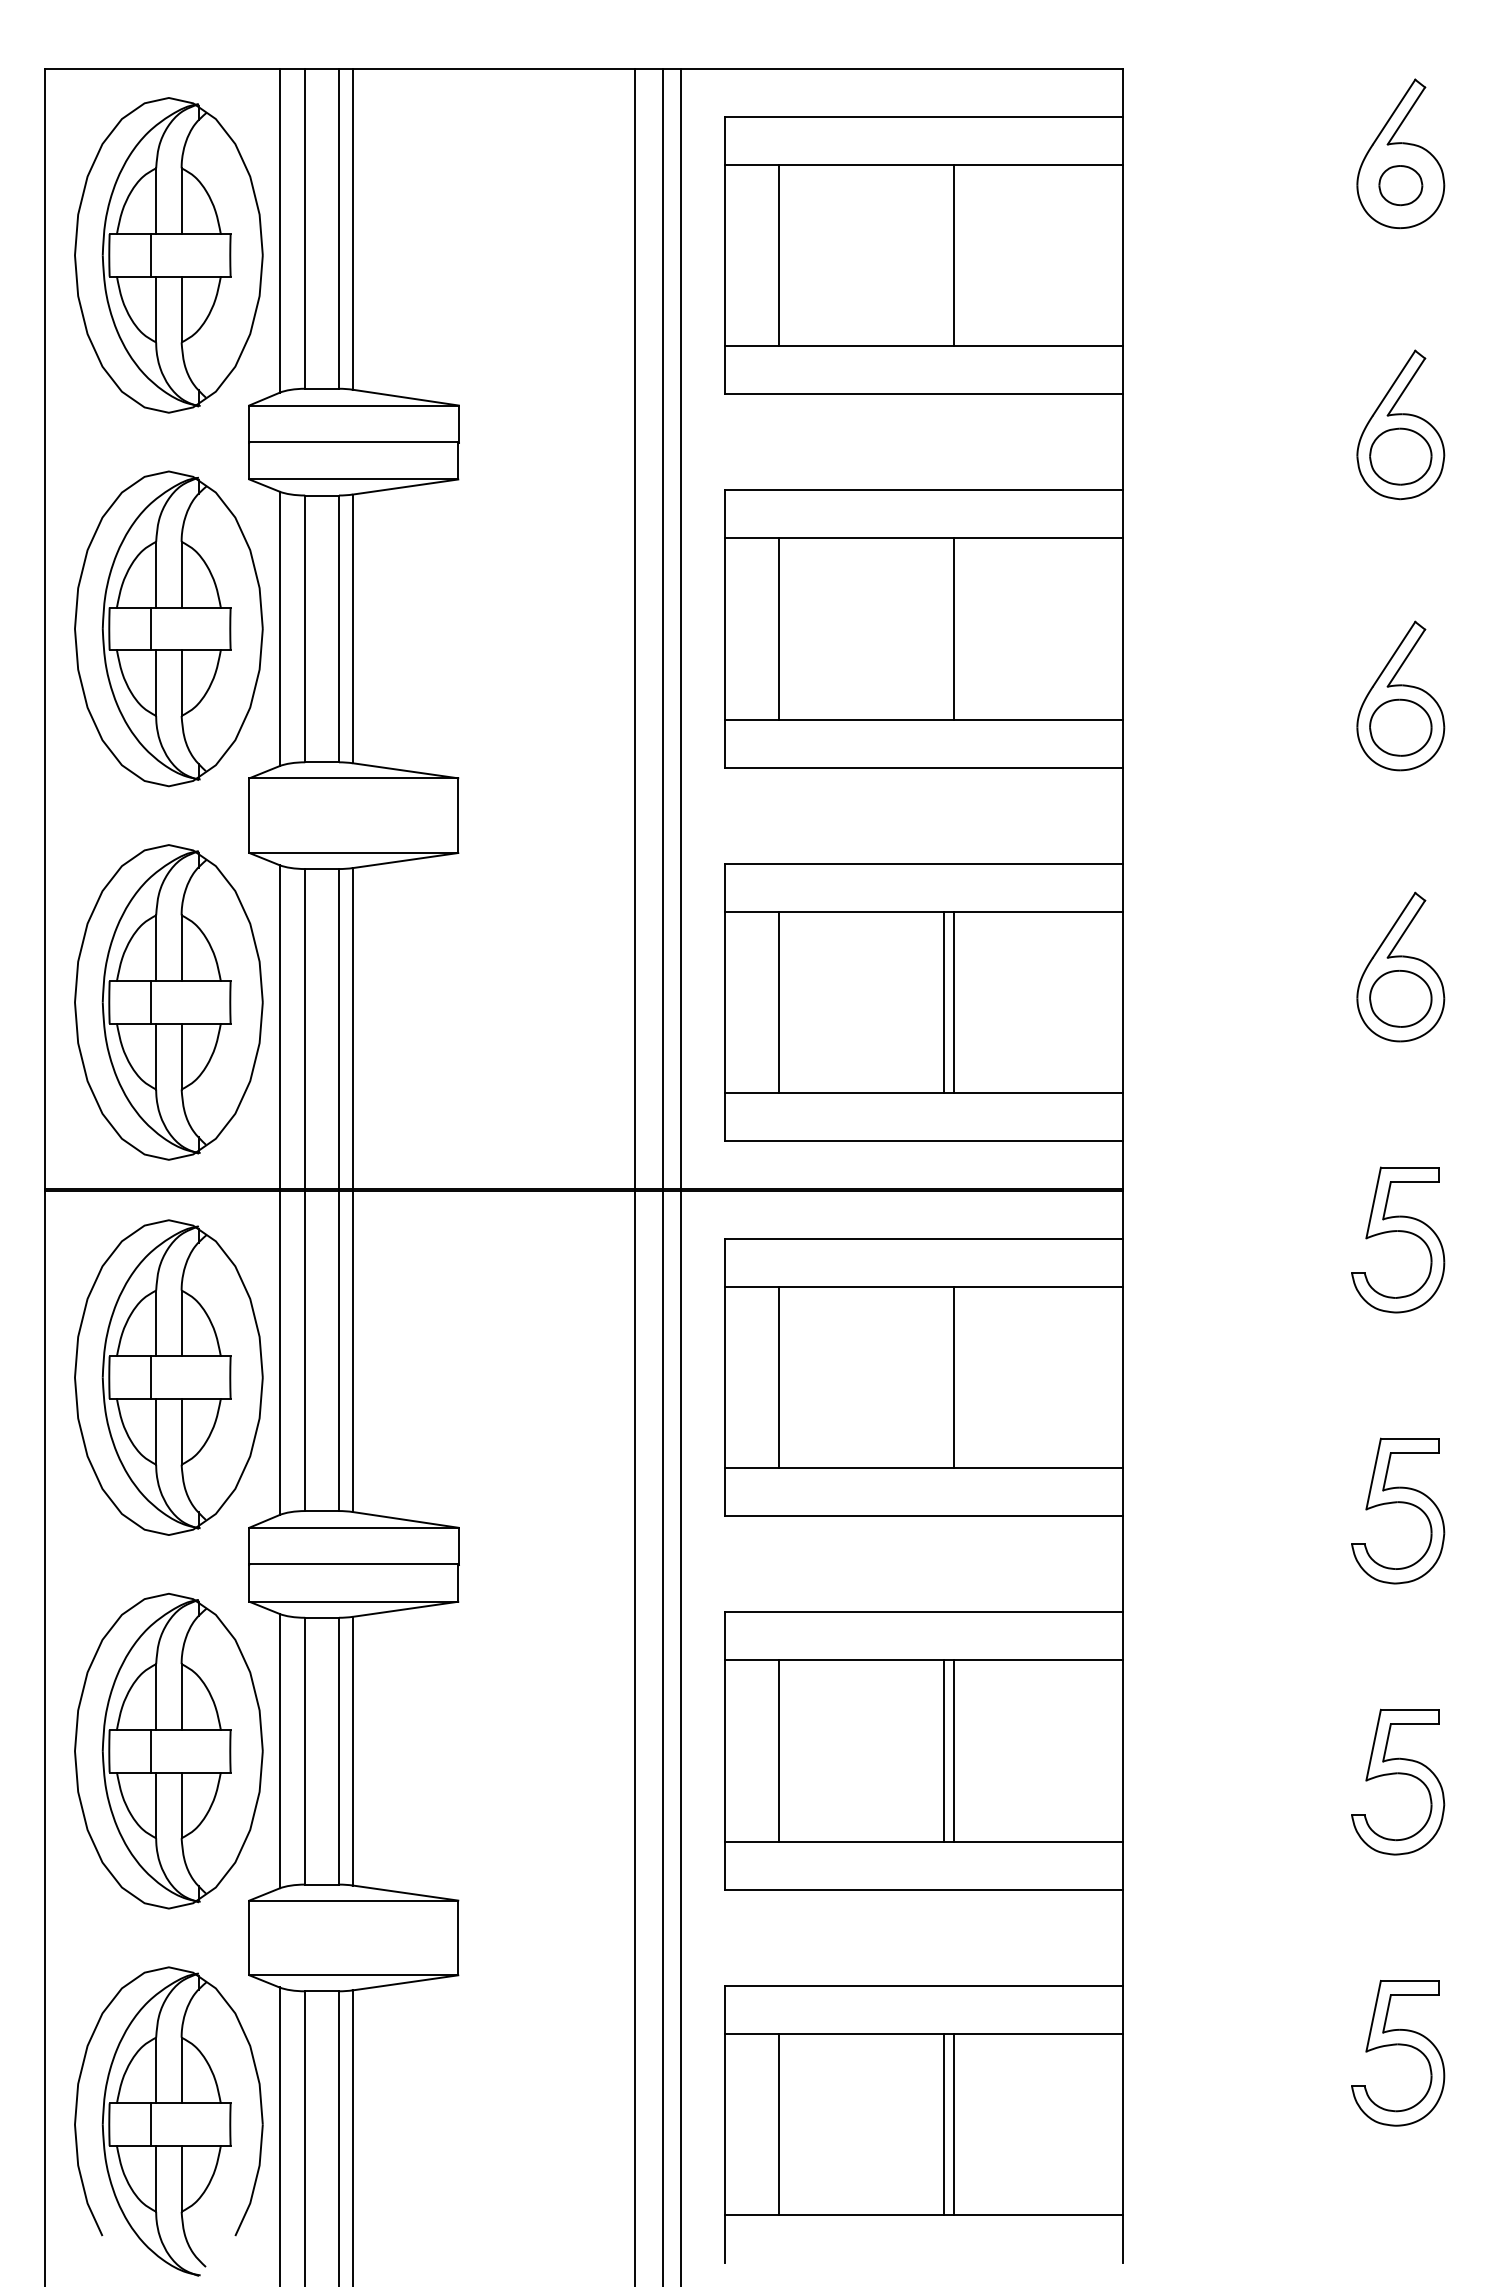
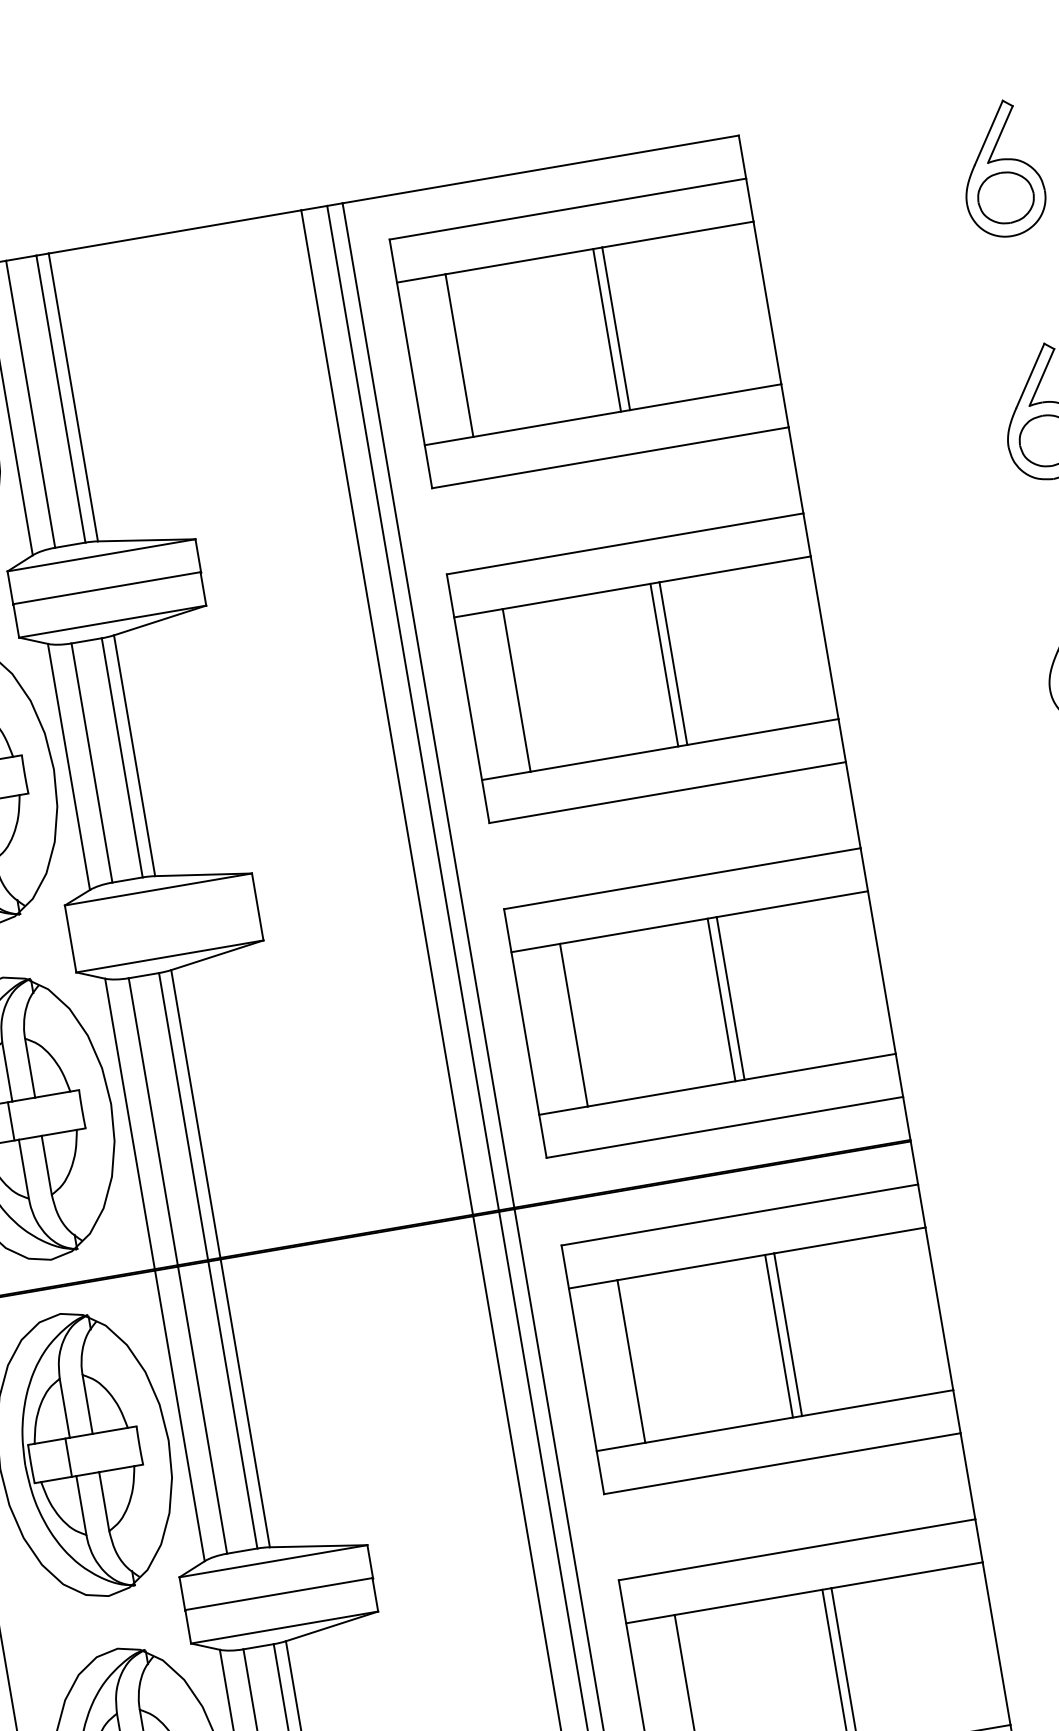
part: (1400, 185) -> (1005, 197), size x1.43
line: (943, 255) -> (606, 330), added
line: (943, 628) -> (664, 664), added
line: (943, 1377) -> (778, 1336), added

